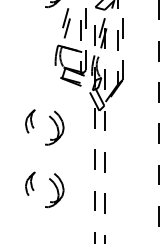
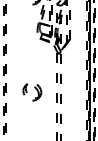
part: (45, 127) -> (32, 62), removed

